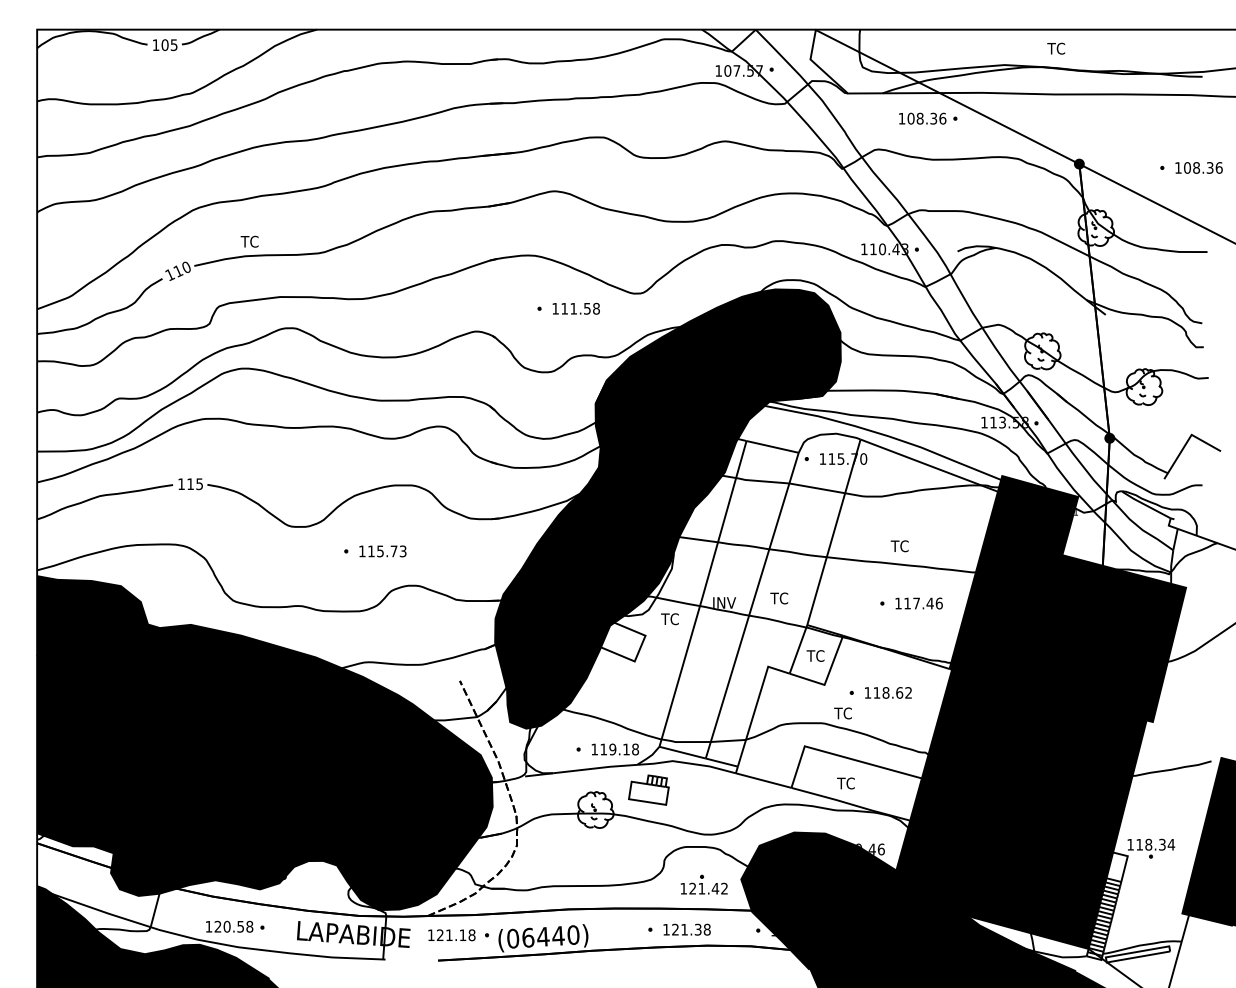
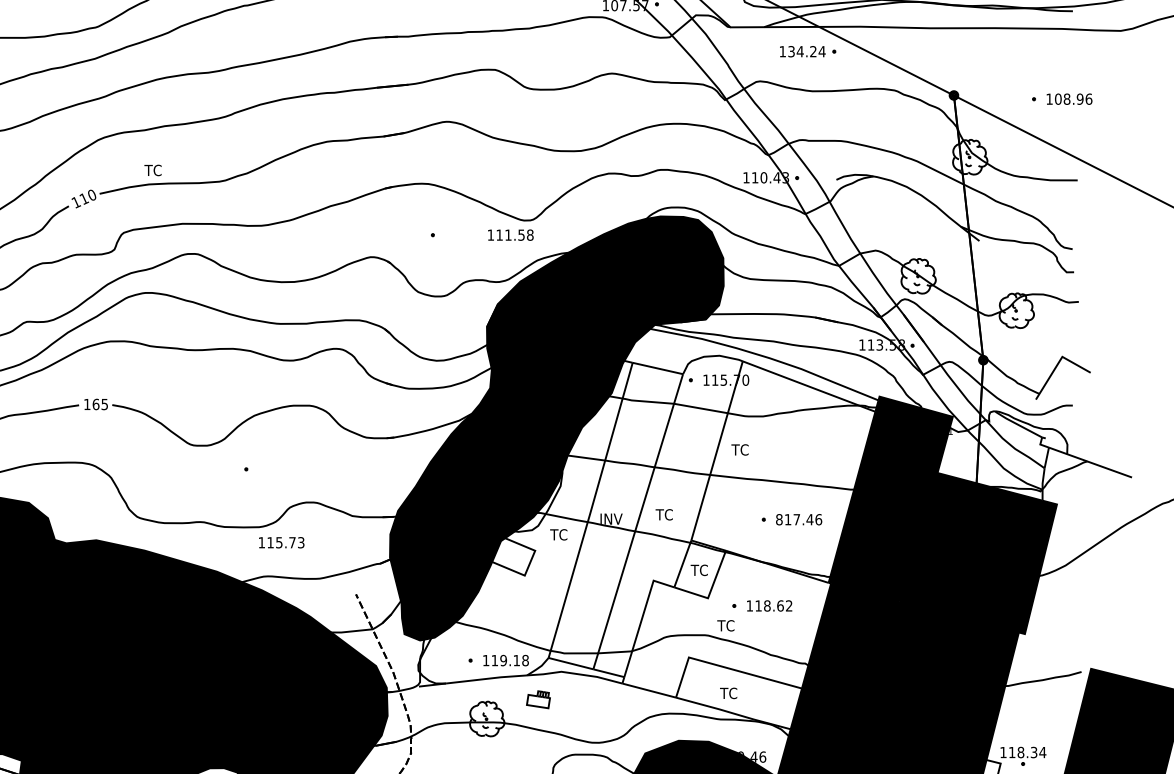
text: (926, 118) -> (806, 51), 108.36 -> 134.24
text: (1209, 167) -> (1079, 98), 108.36 -> 108.96
text: (575, 308) -> (510, 234), moved
text: (190, 484) -> (95, 404), 115 -> 165
text: (899, 546) -> (739, 450), moved
text: (382, 551) -> (281, 542), moved
text: (898, 603) -> (779, 519), 117.46 -> 817.46
part: (648, 789) -> (538, 699), size x0.6

